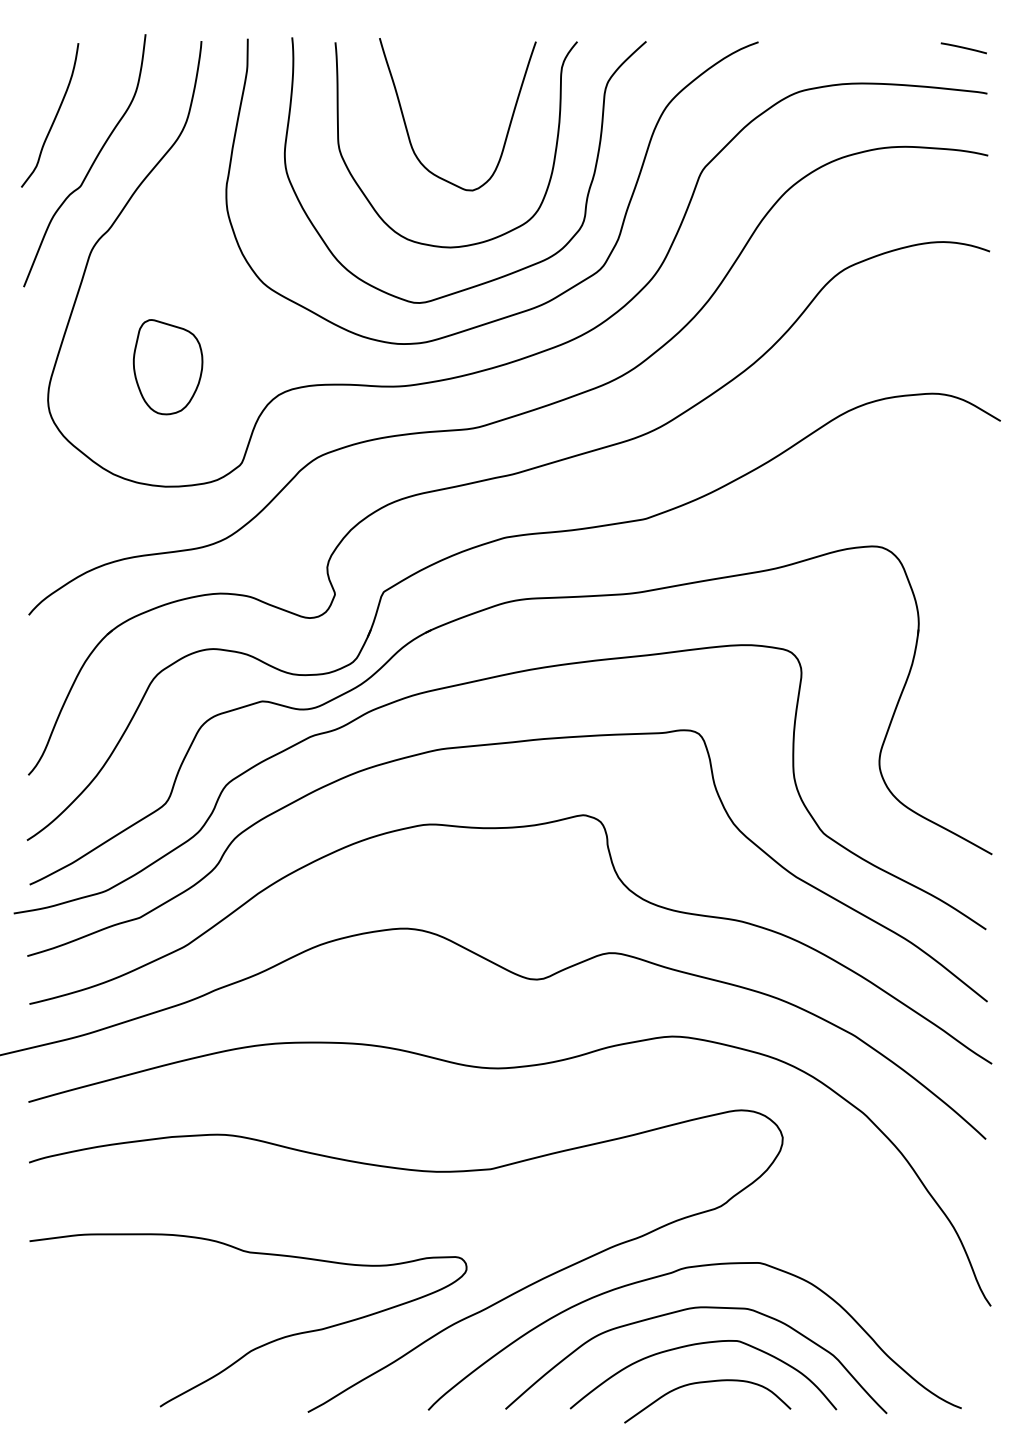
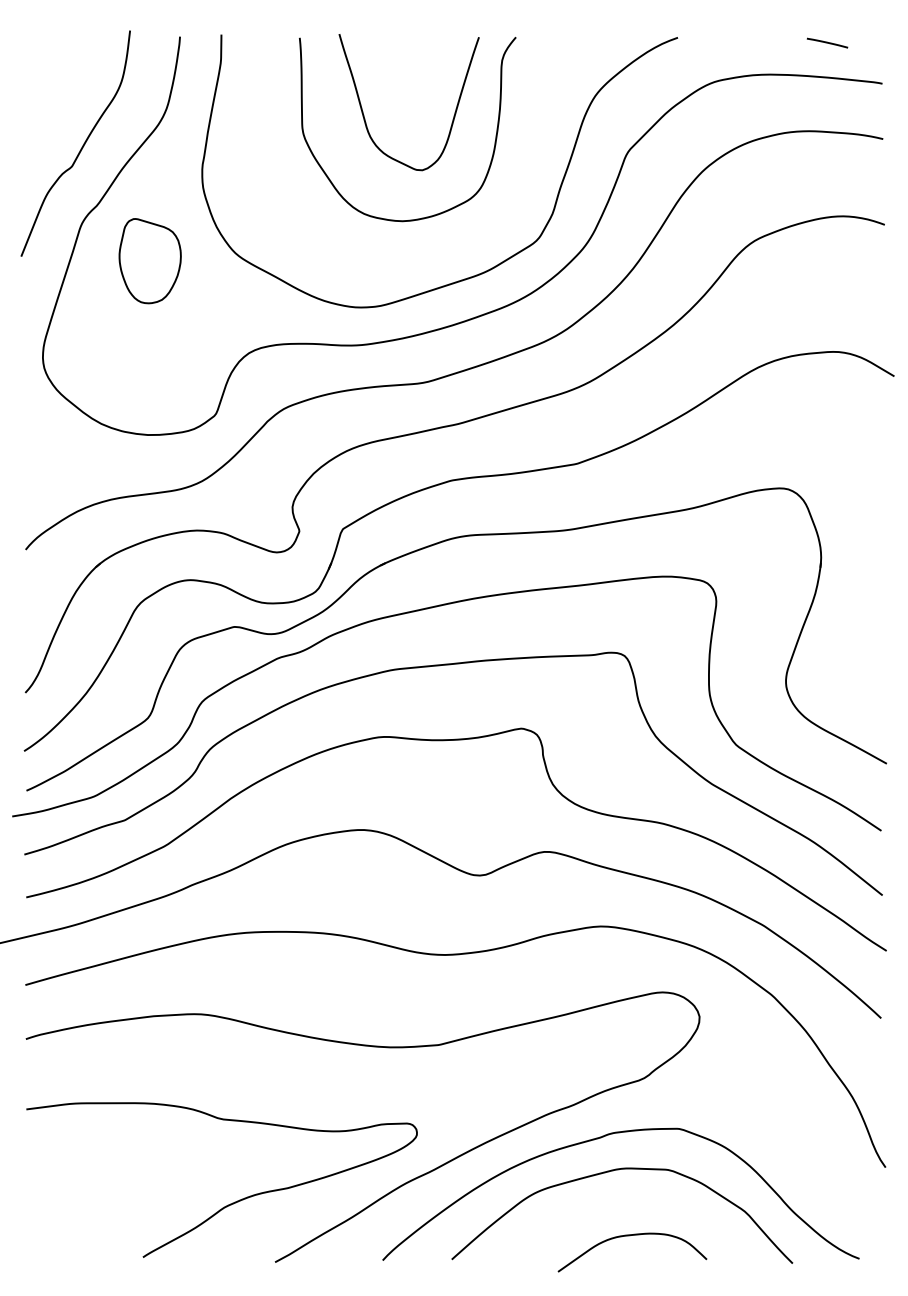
line: (963, 48) -> (827, 43), moved
curve: (54, 117) -> (48, 105), removed
curve: (505, 274) -> (451, 245), removed
part: (167, 367) -> (149, 261), moved
curve: (702, 1344) -> (627, 1201), removed

